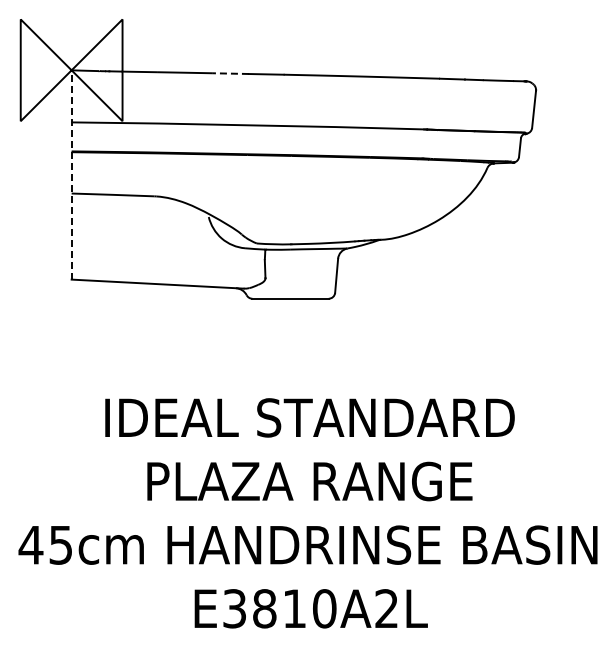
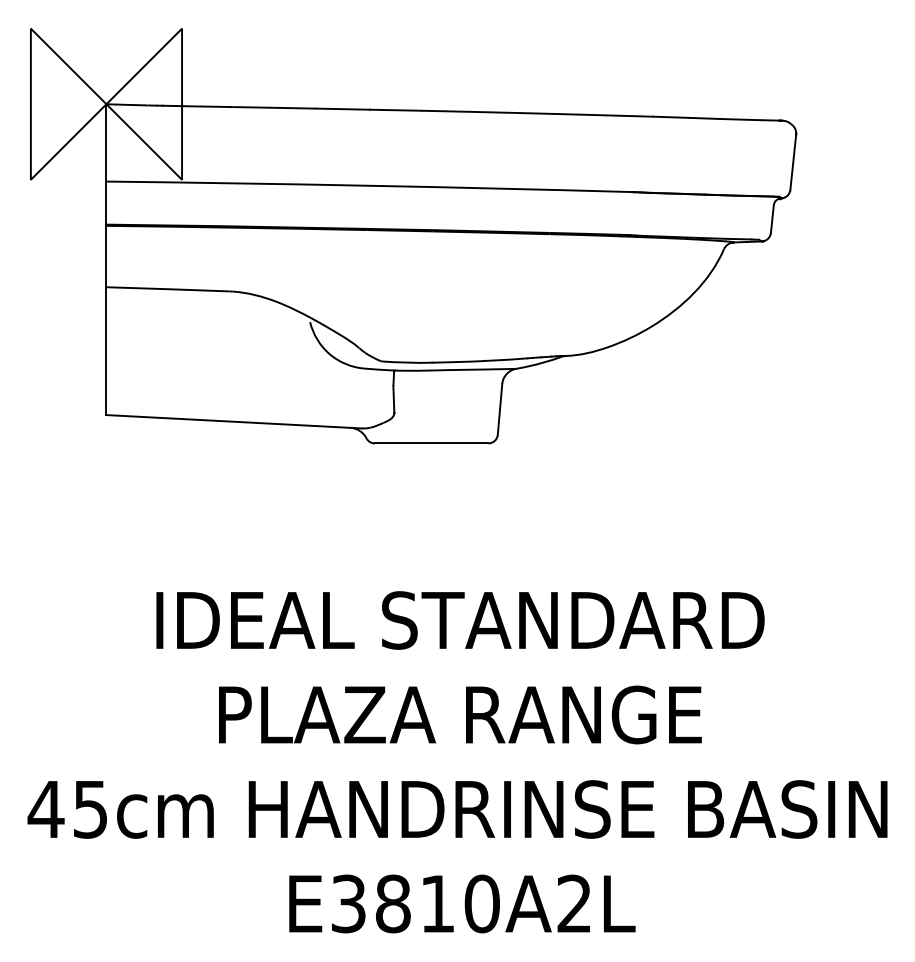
line: (230, 73) -> (342, 108), dashed -> solid
line: (71, 174) -> (106, 258), dashed -> solid

